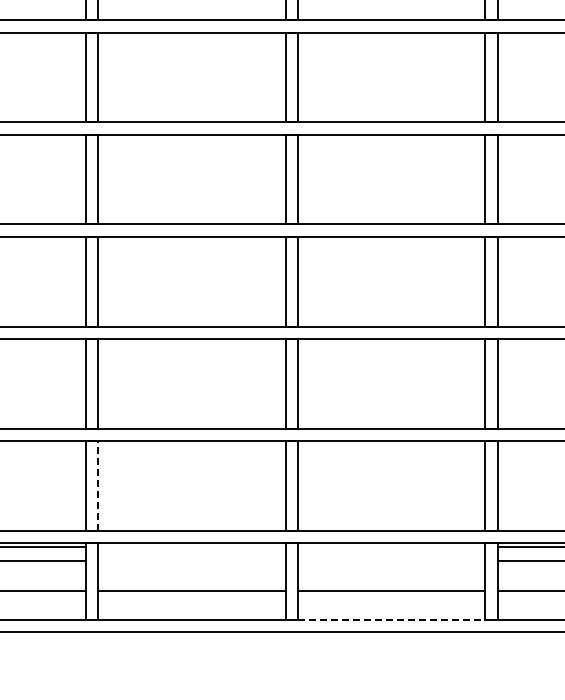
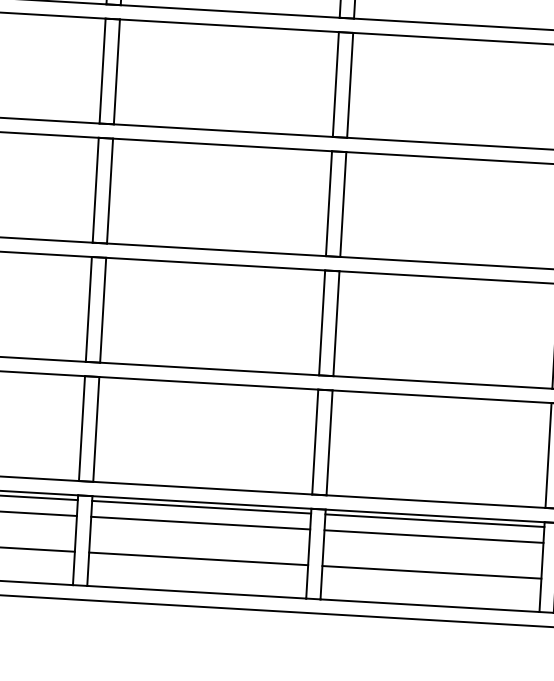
line: (97, 485) -> (95, 428), dashed -> solid
line: (191, 547) -> (201, 507), added
line: (391, 547) -> (434, 521), added
line: (191, 560) -> (200, 522), added
line: (391, 560) -> (433, 536), added
line: (391, 619) -> (429, 605), dashed -> solid

